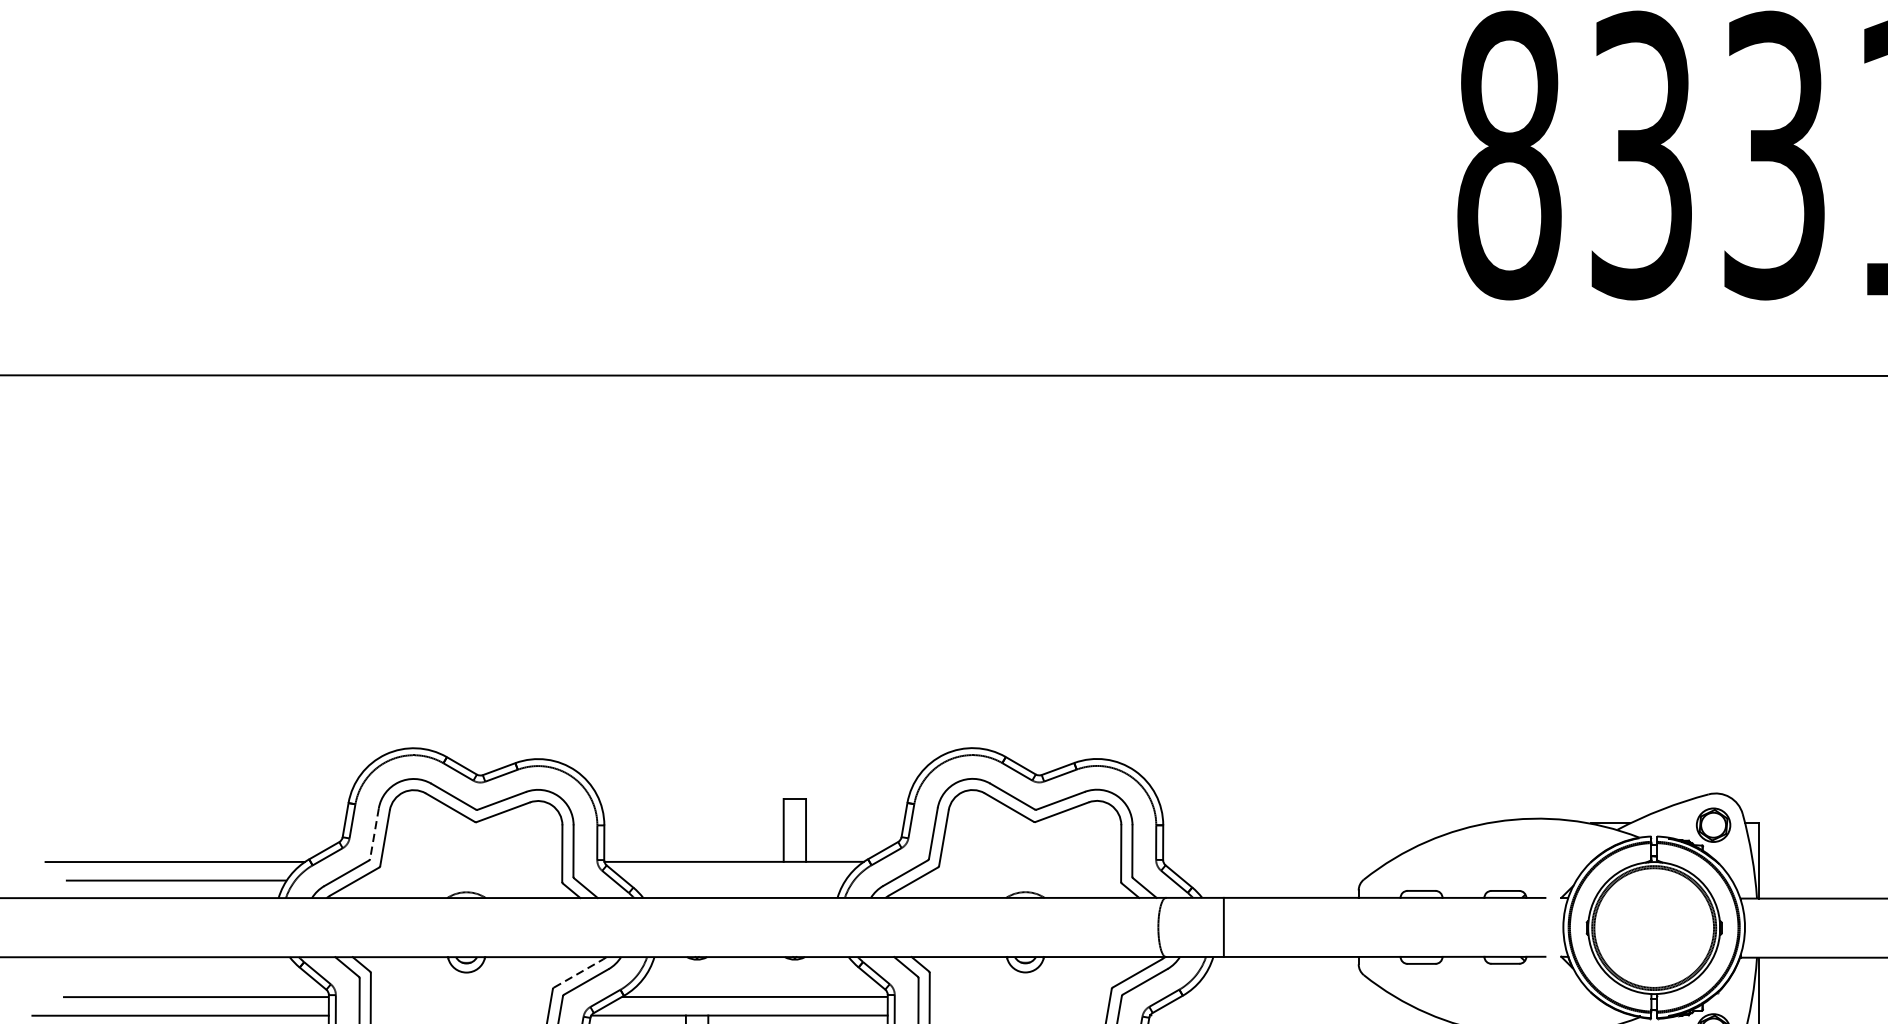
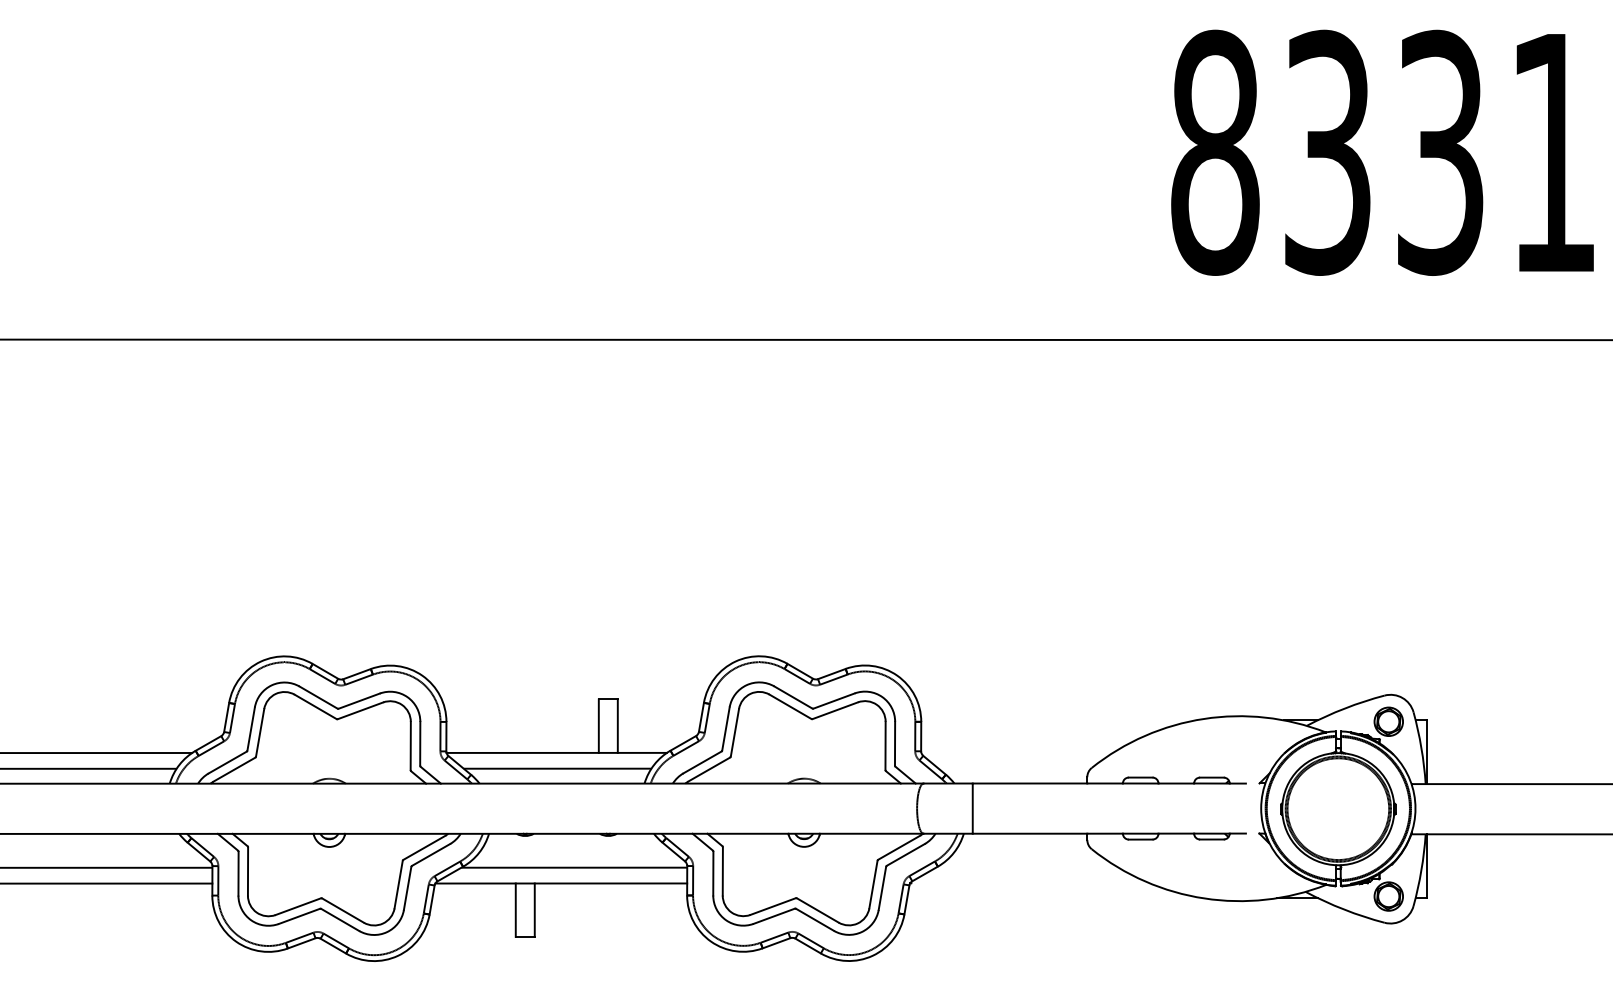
line: (374, 833) -> (251, 728), dashed -> solid
line: (735, 880) -> (557, 768), added
line: (578, 973) -> (424, 847), dashed -> solid

